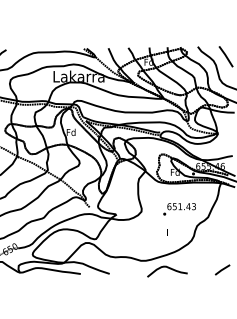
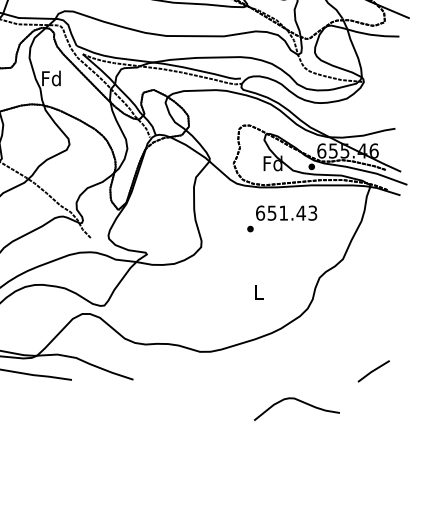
text: (179, 209) -> (281, 219), moved
curve: (167, 268) -> (296, 402), moved

